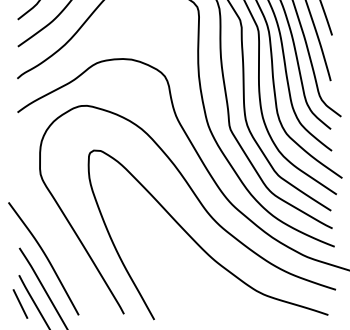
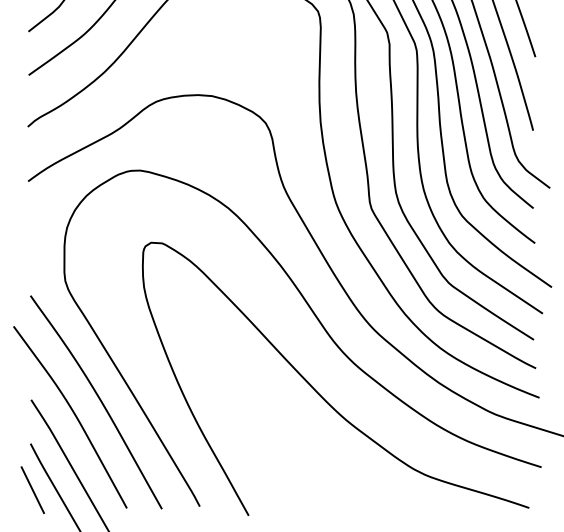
curve: (61, 248) -> (98, 400), added

